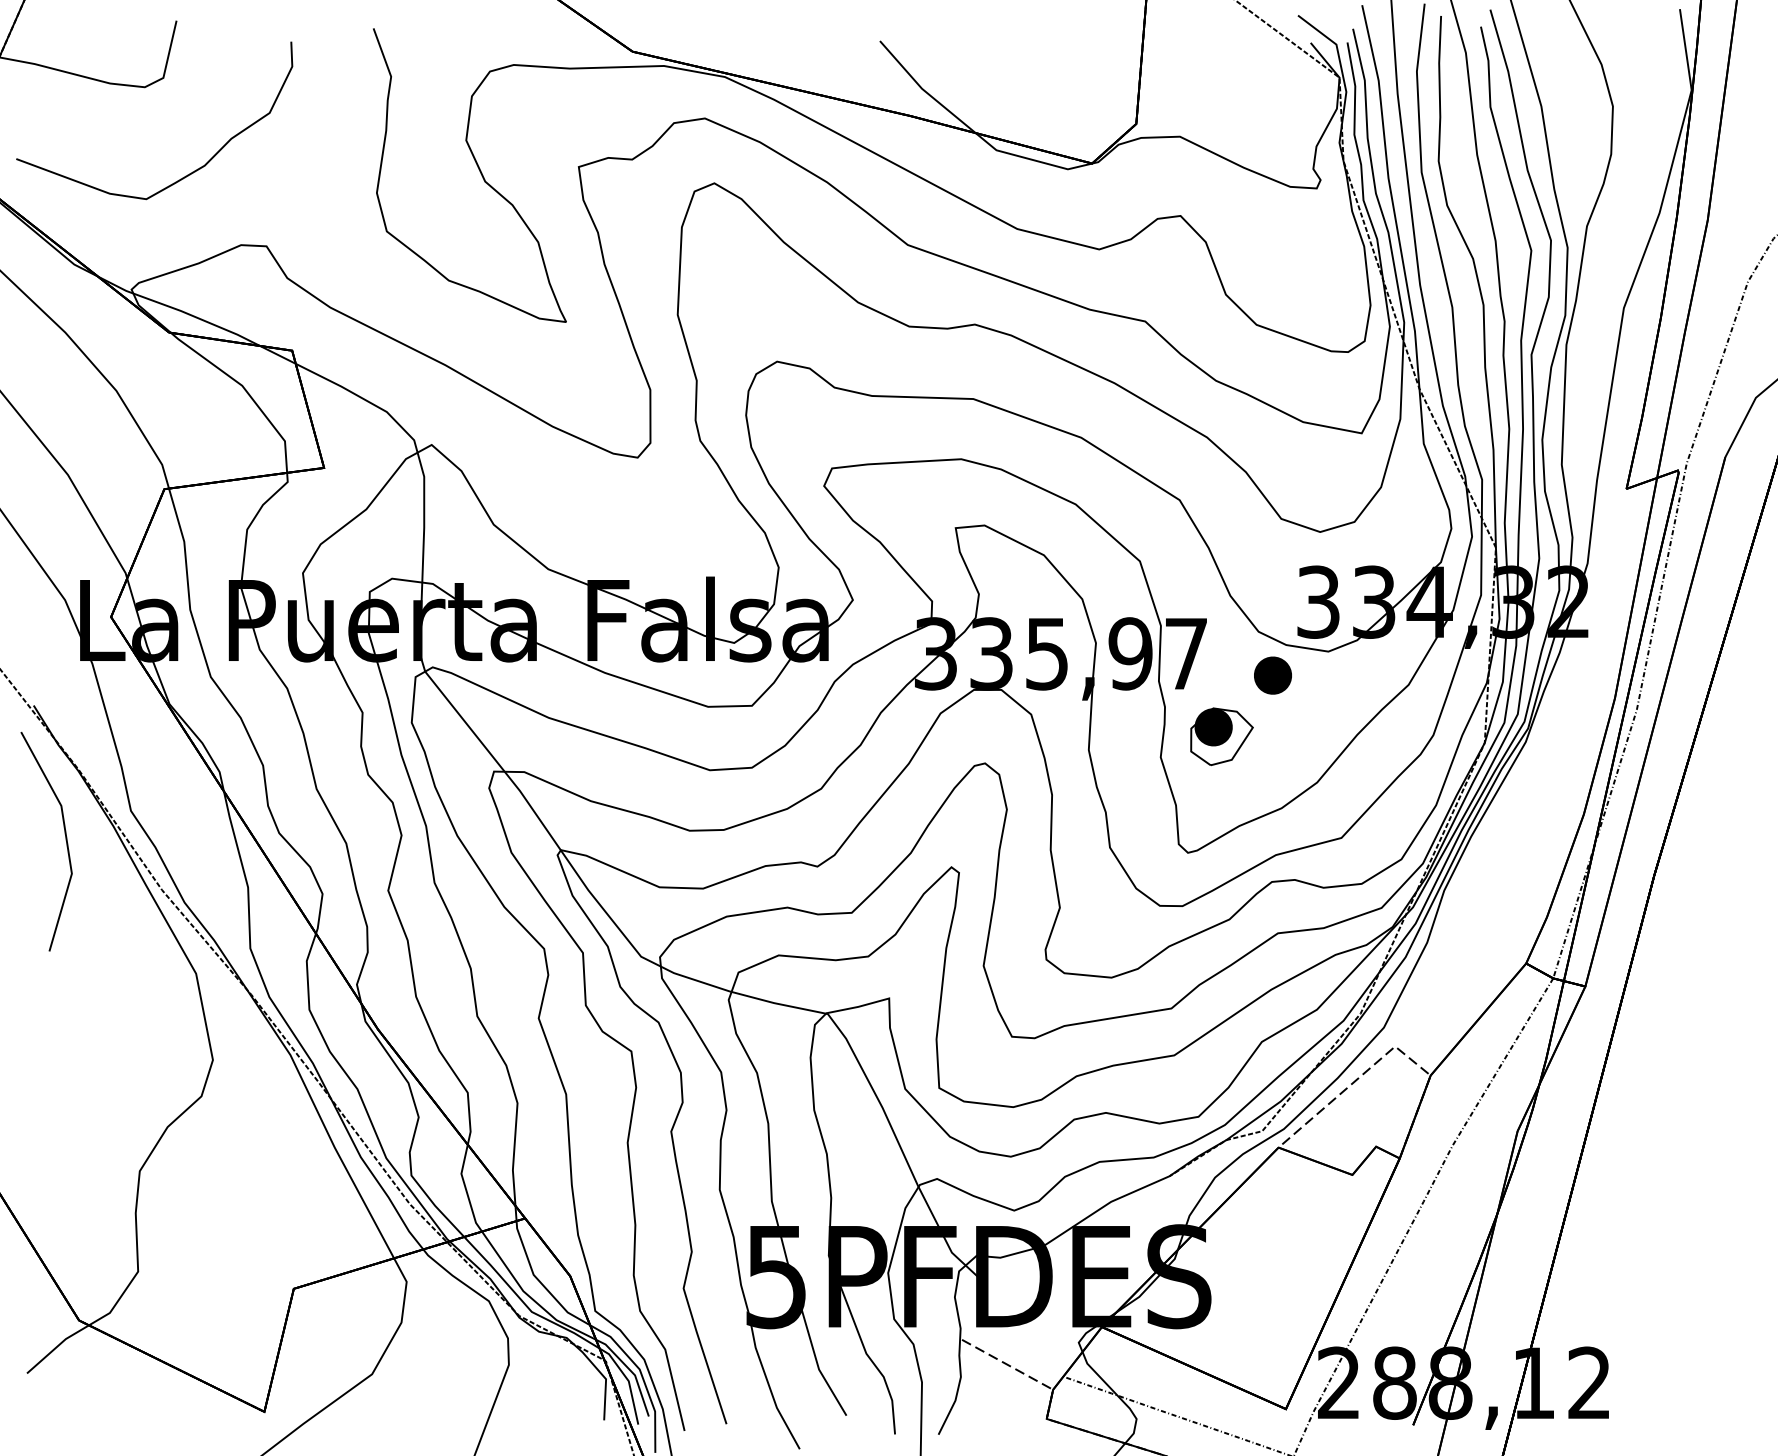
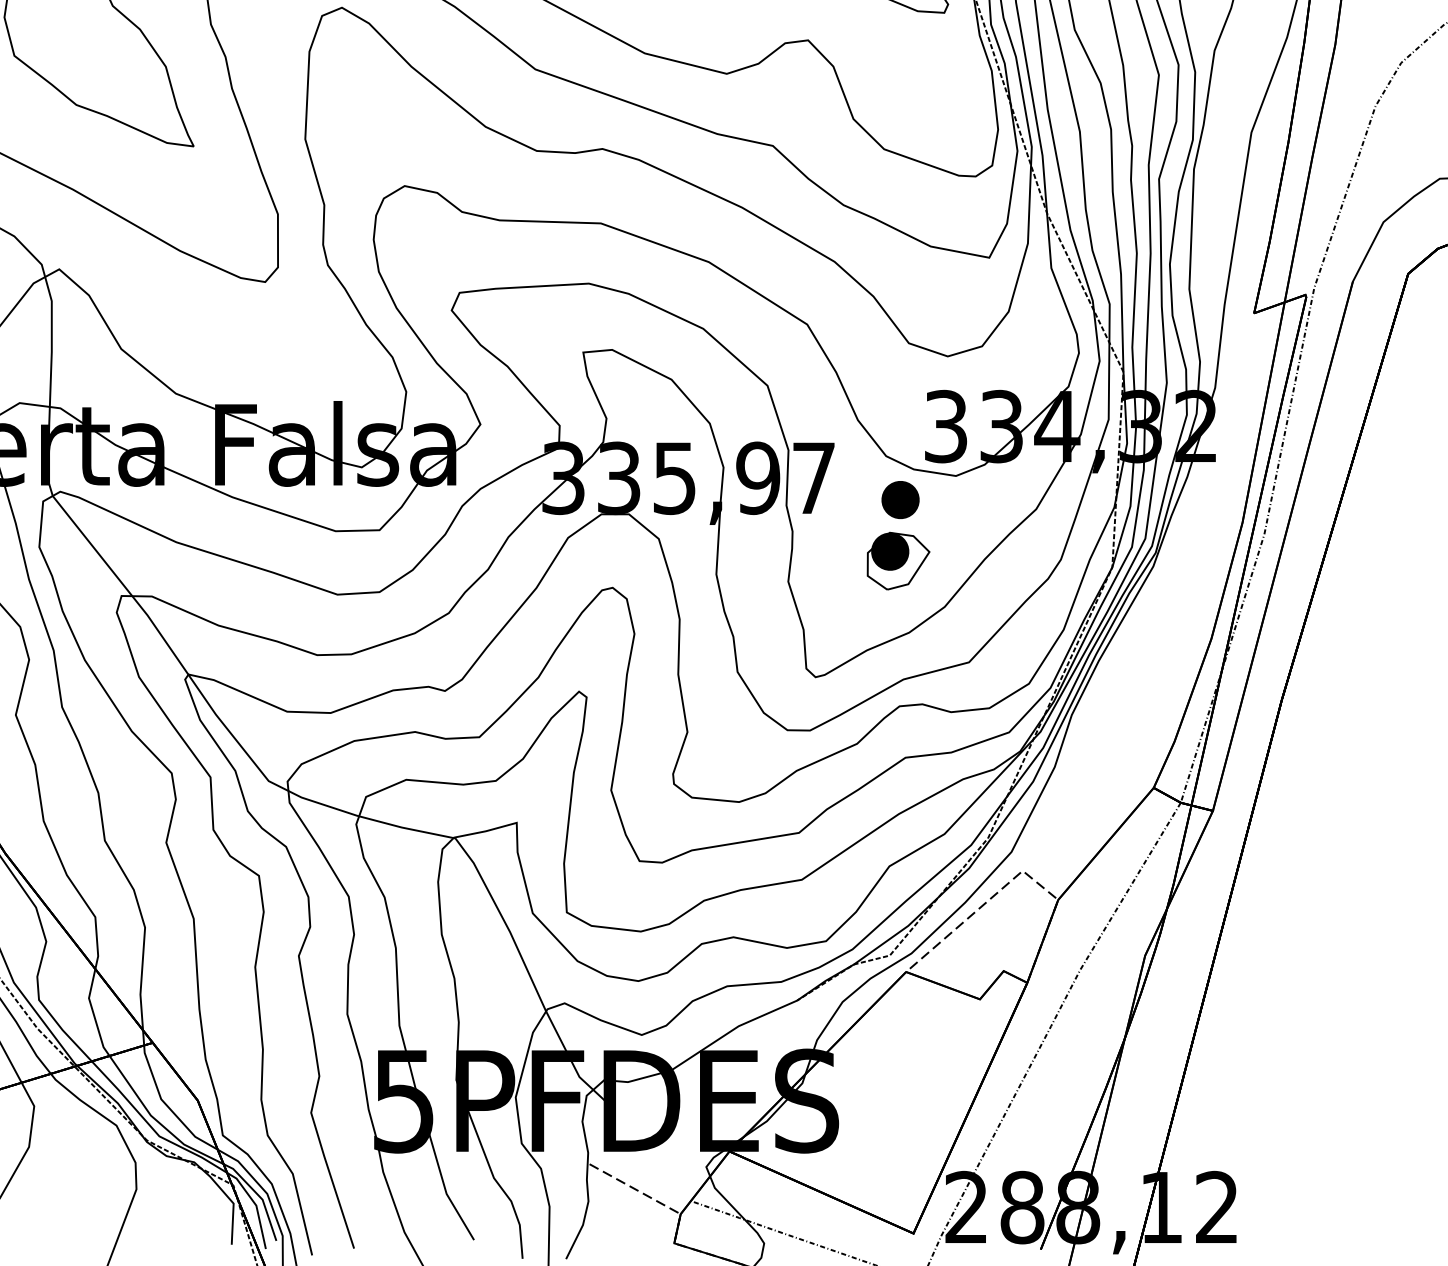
part: (1221, 736) -> (898, 560), moved

